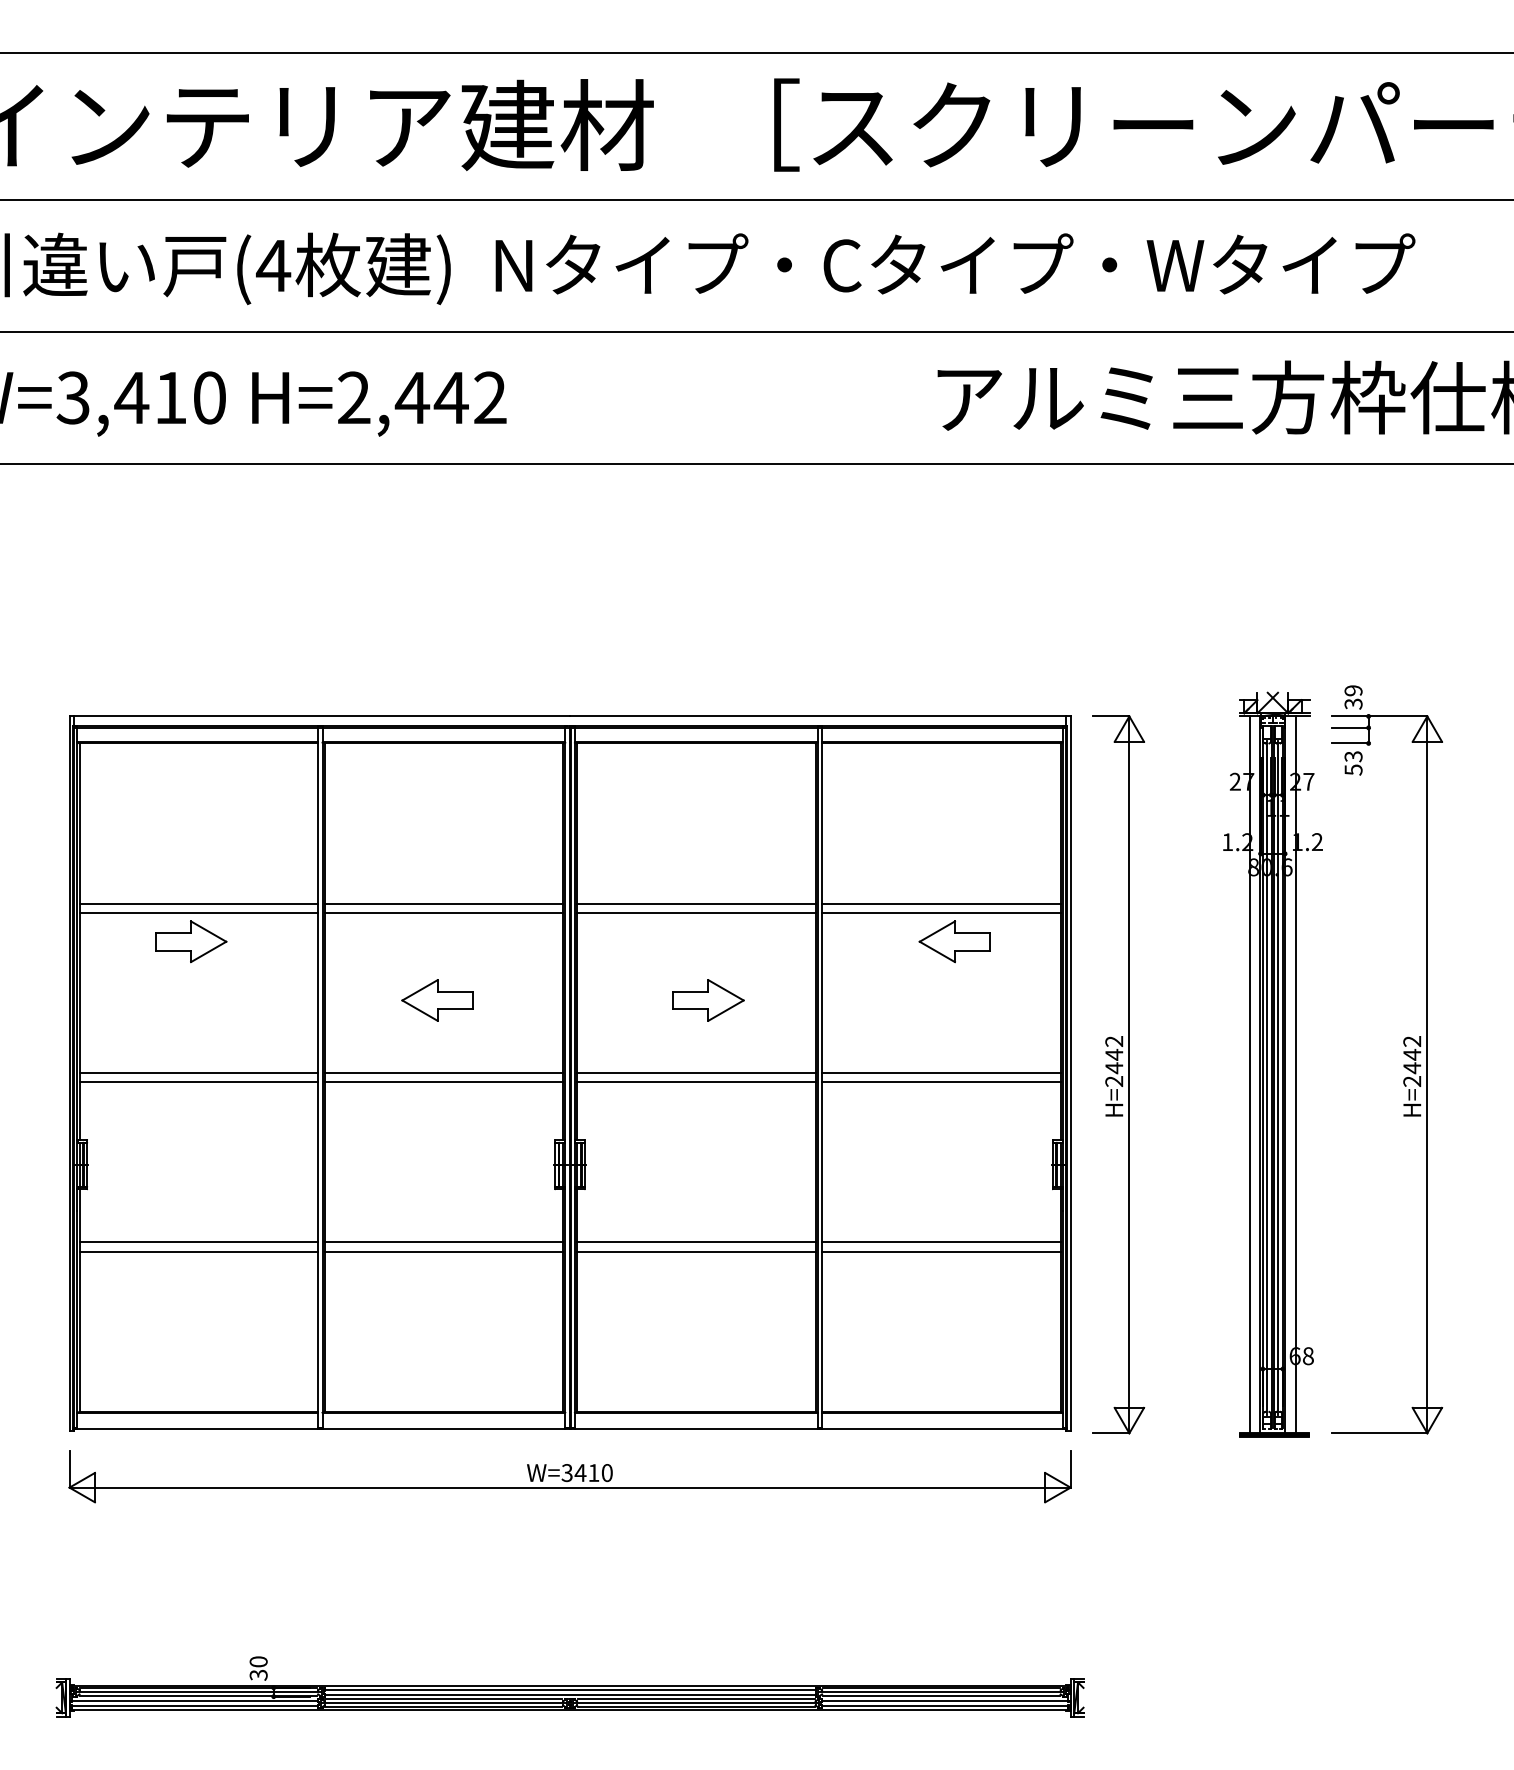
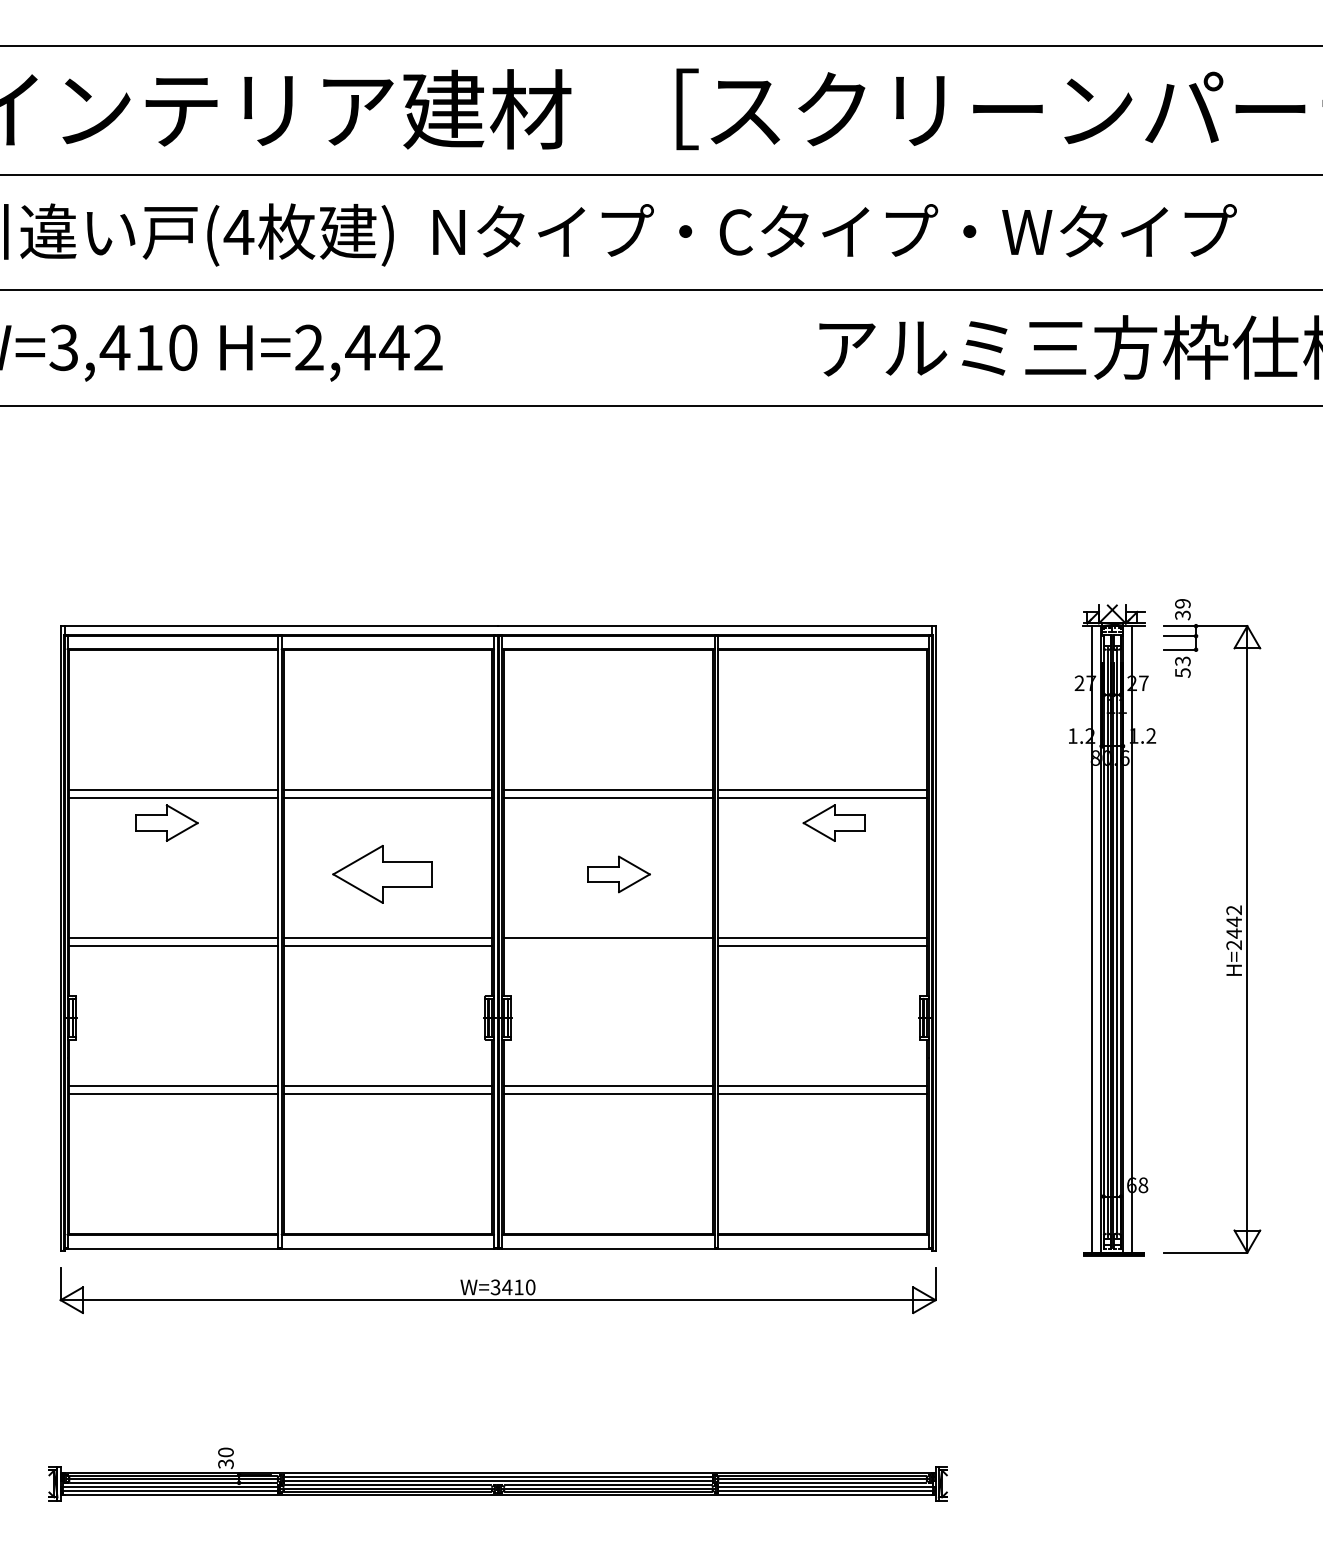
part: (436, 1000) -> (381, 874), size x1.6
part: (1118, 1074) -> (977, 939), removed
line: (696, 1081) -> (608, 945), removed

